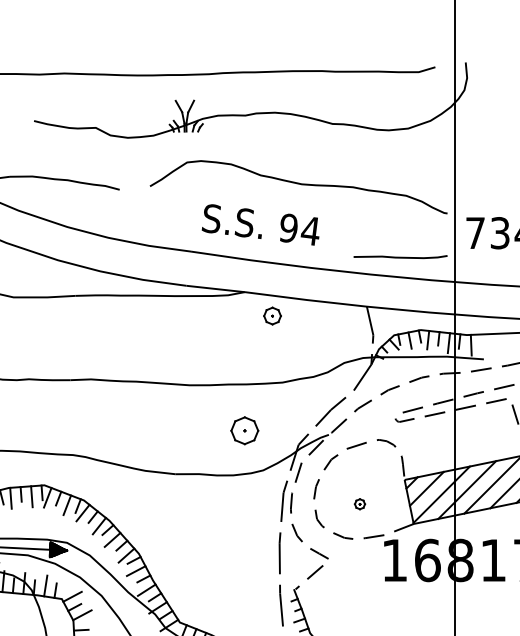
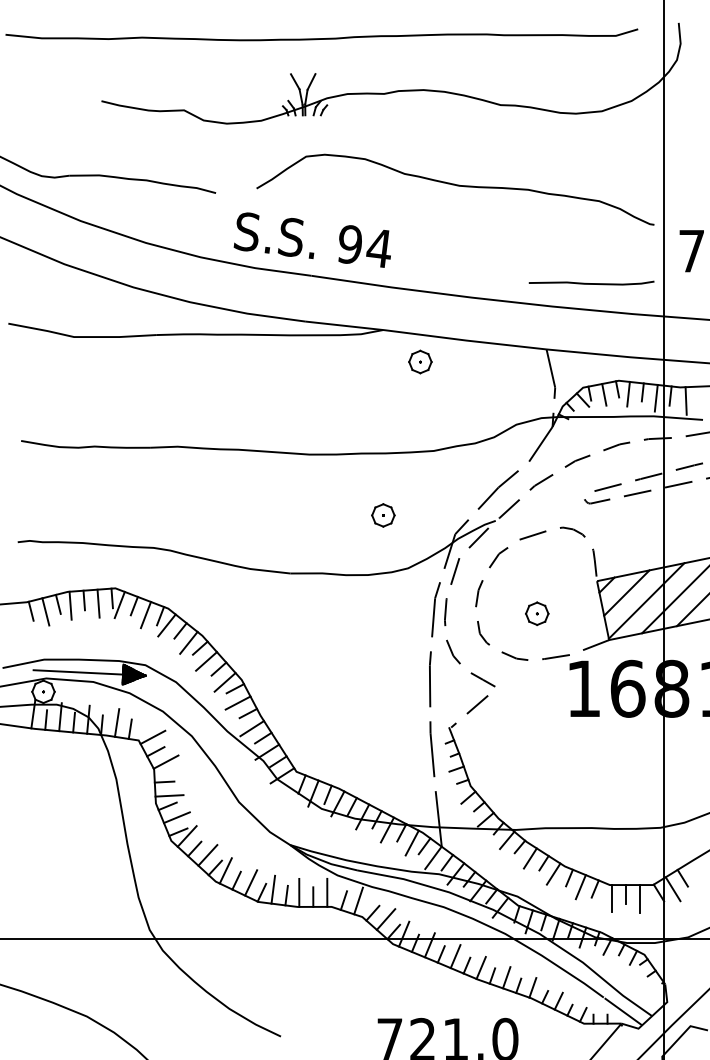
text: (259, 224) -> (311, 239), moved
part: (244, 430) -> (383, 515), size x0.62
part: (360, 504) -> (537, 613), size x1.67

